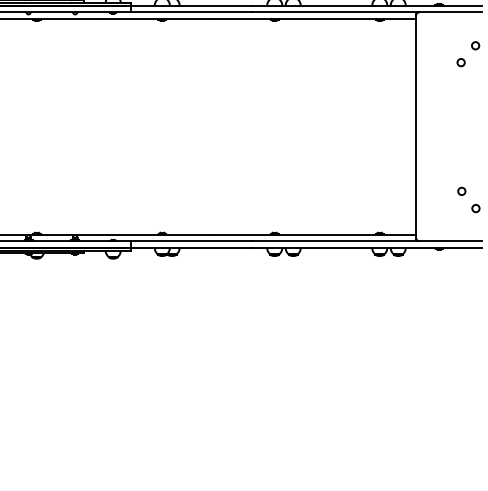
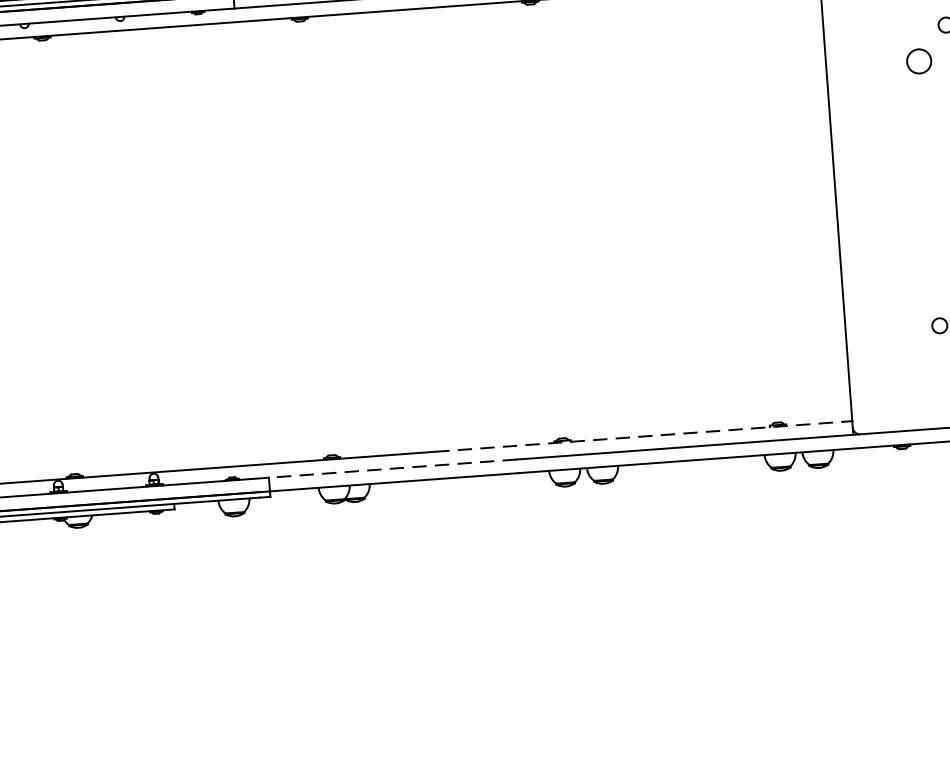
circle: (460, 62) -> (917, 61), size x1.6
line: (312, 234) -> (640, 436), solid -> dashed
line: (190, 241) -> (390, 469), solid -> dashed

